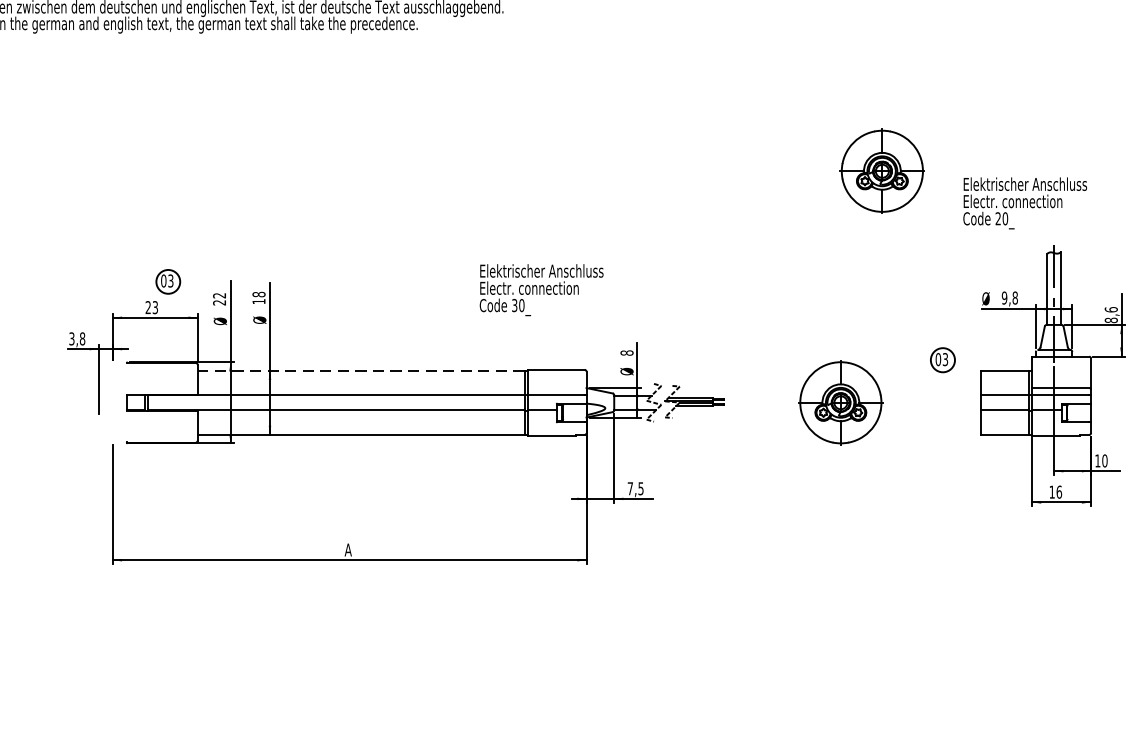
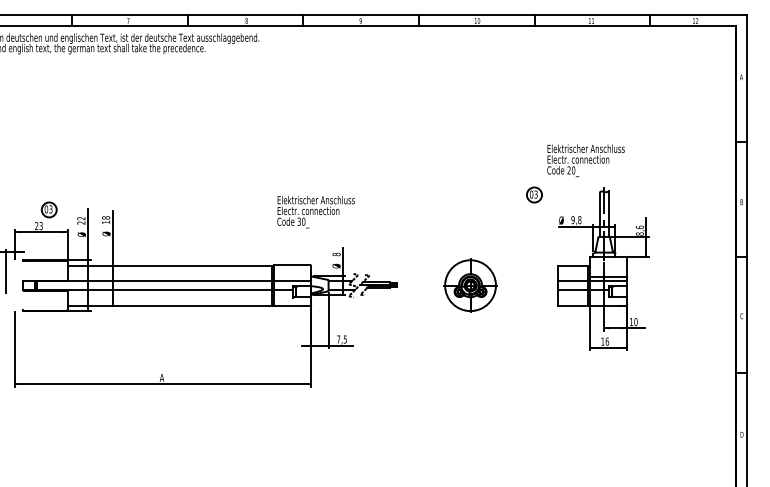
part: (882, 171) -> (496, 140), removed
text: (540, 290) -> (315, 212), moved
part: (942, 359) -> (534, 194), moved
line: (360, 370) -> (169, 265), dashed -> solid

